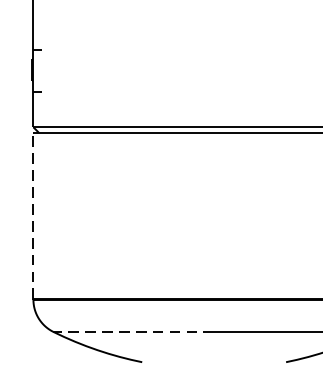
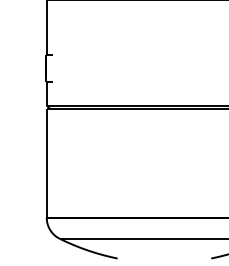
line: (33, 214) -> (46, 162), dashed -> solid
line: (132, 331) -> (111, 238), dashed -> solid

